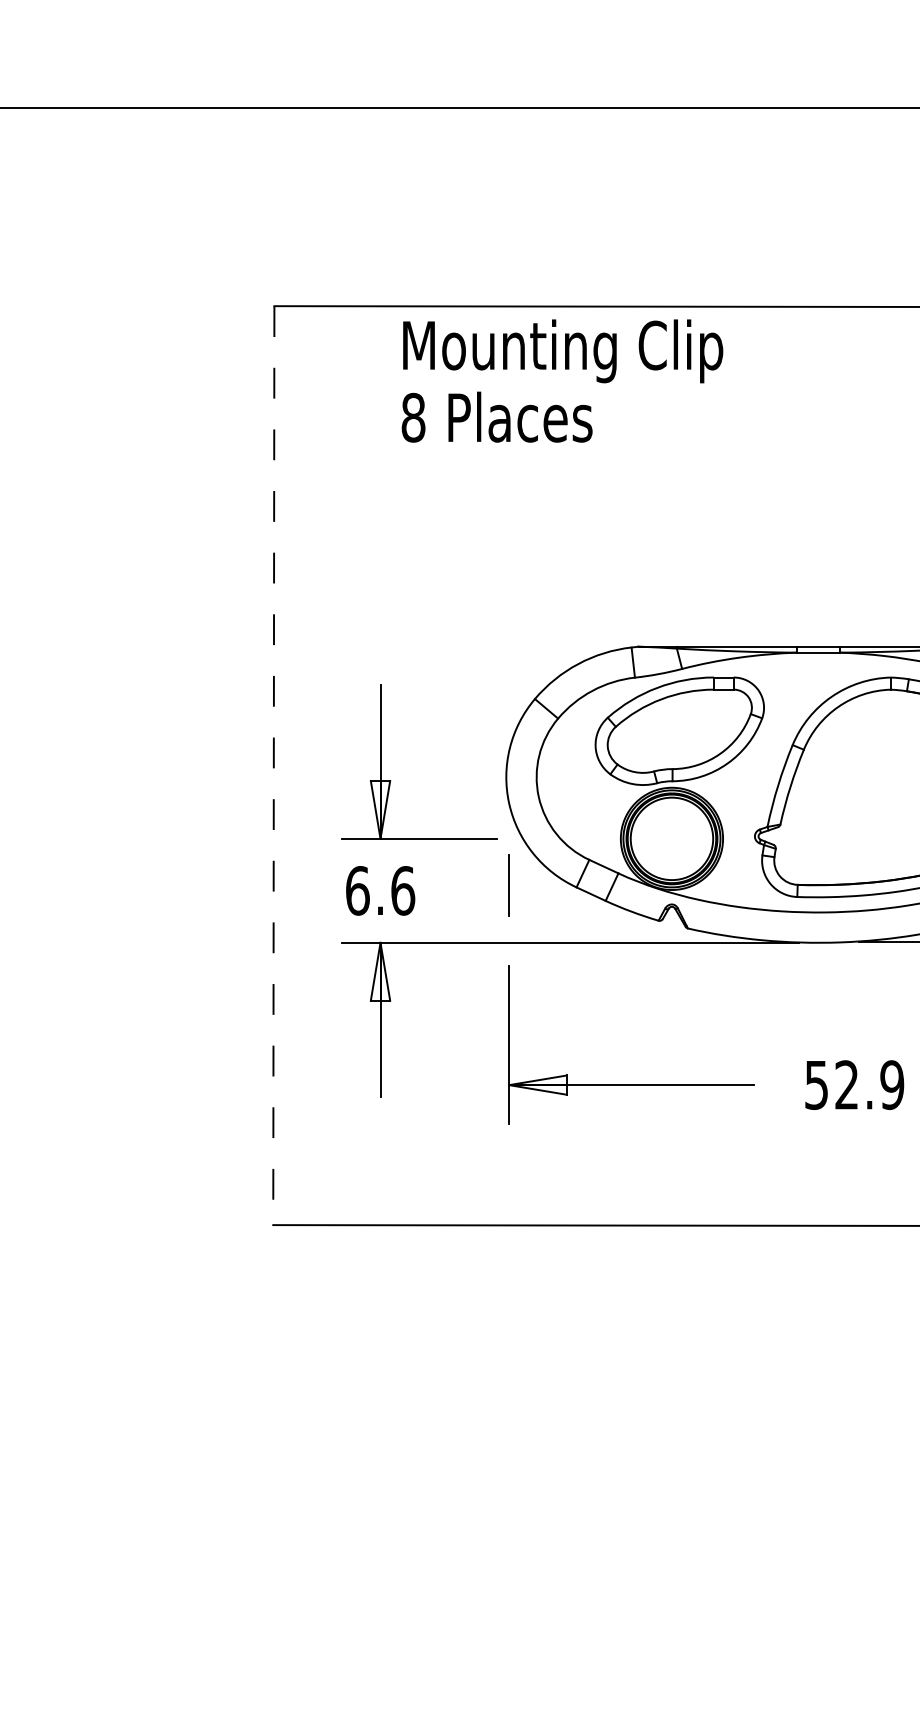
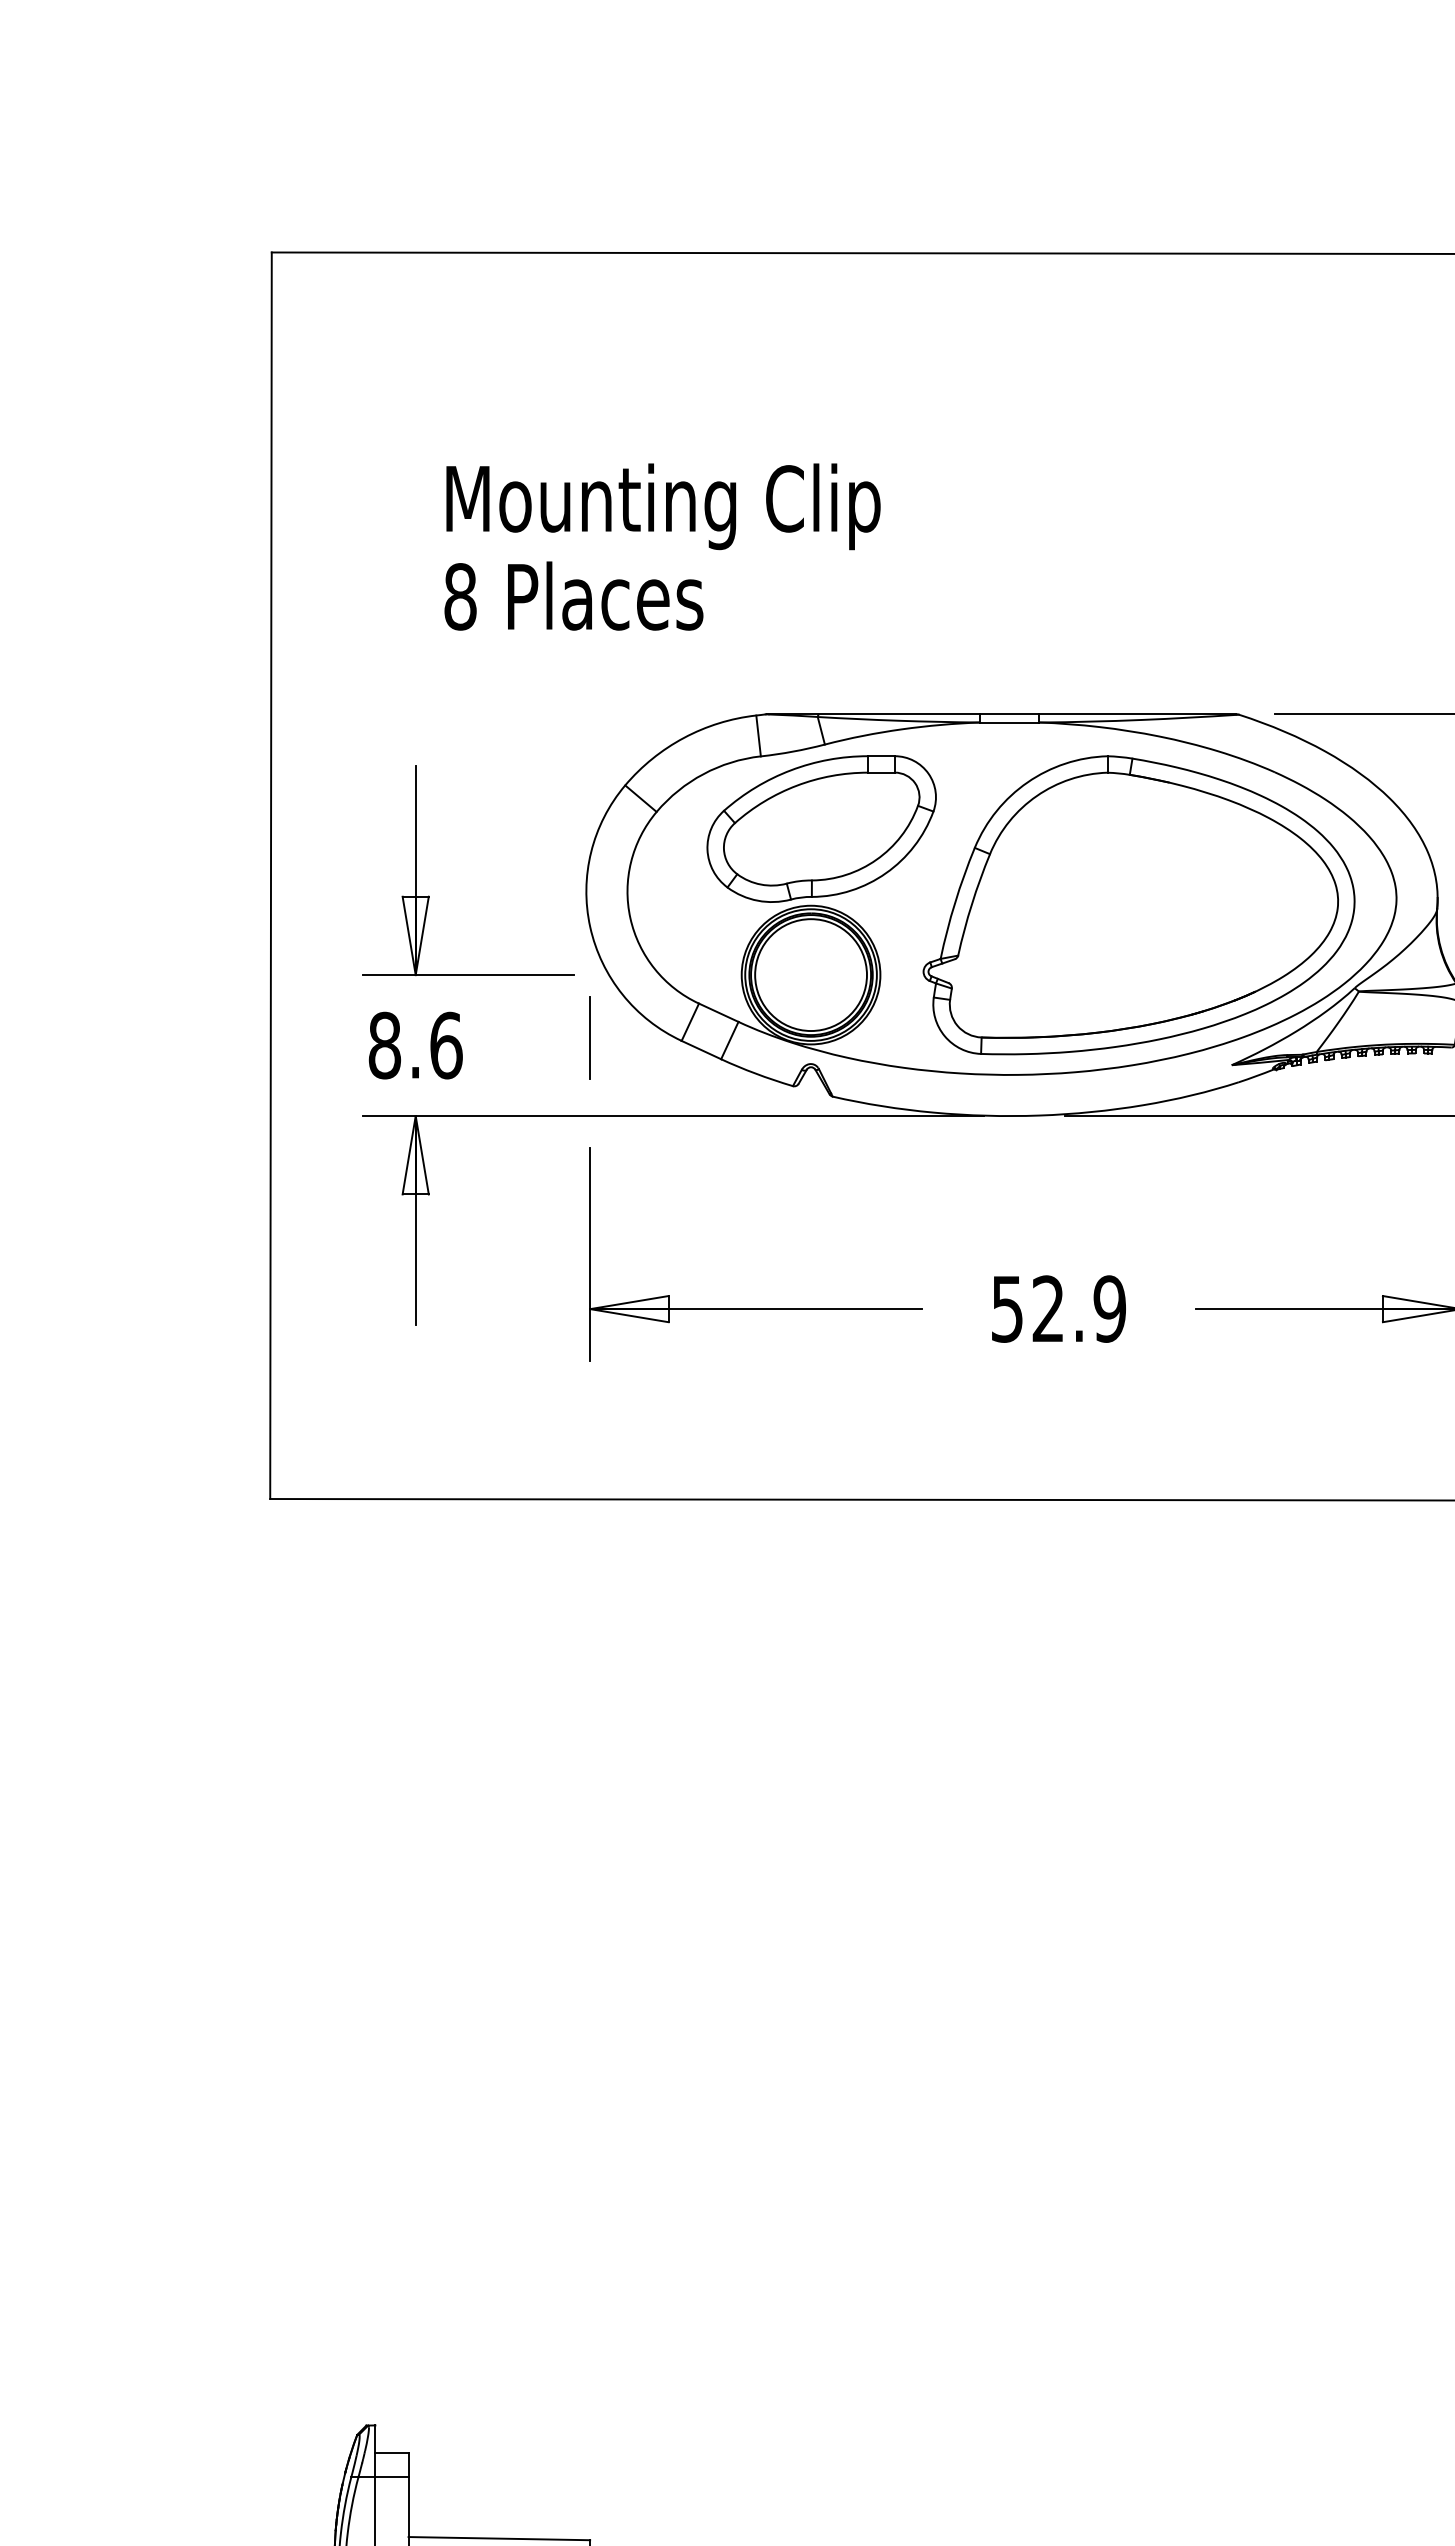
text: (562, 380) -> (662, 546), moved
line: (274, 766) -> (271, 876), dashed -> solid
text: (357, 890) -> (384, 1045), 6.6 -> 8.6

